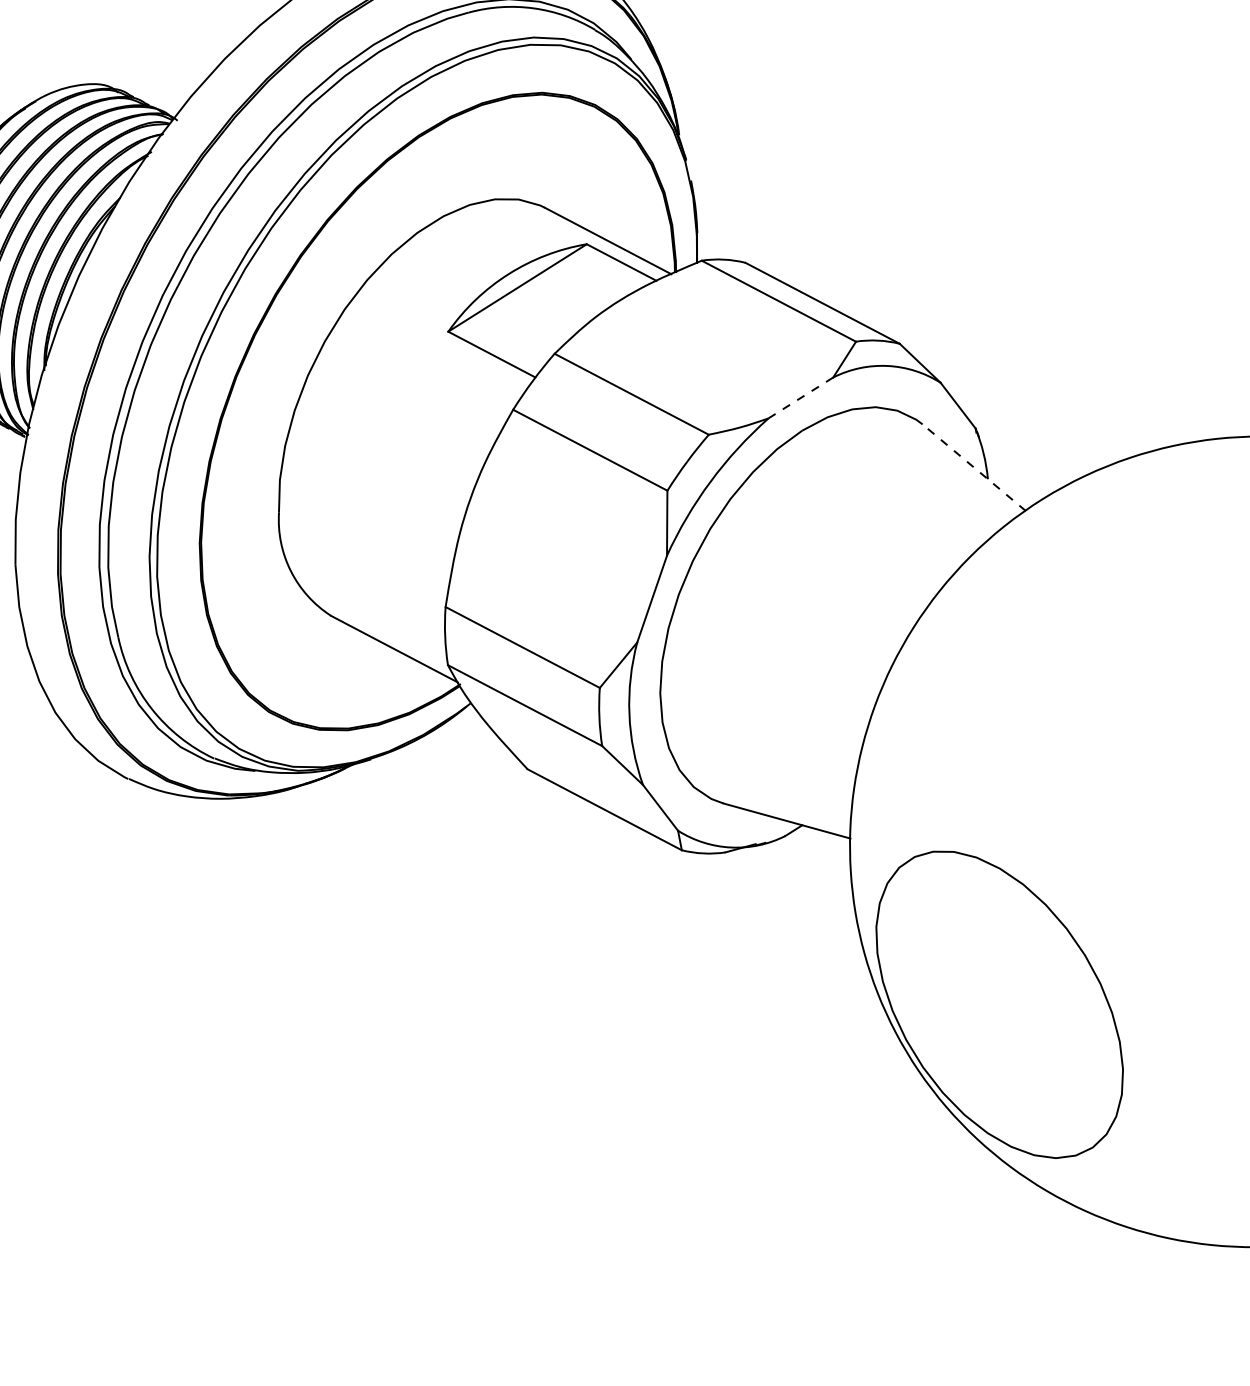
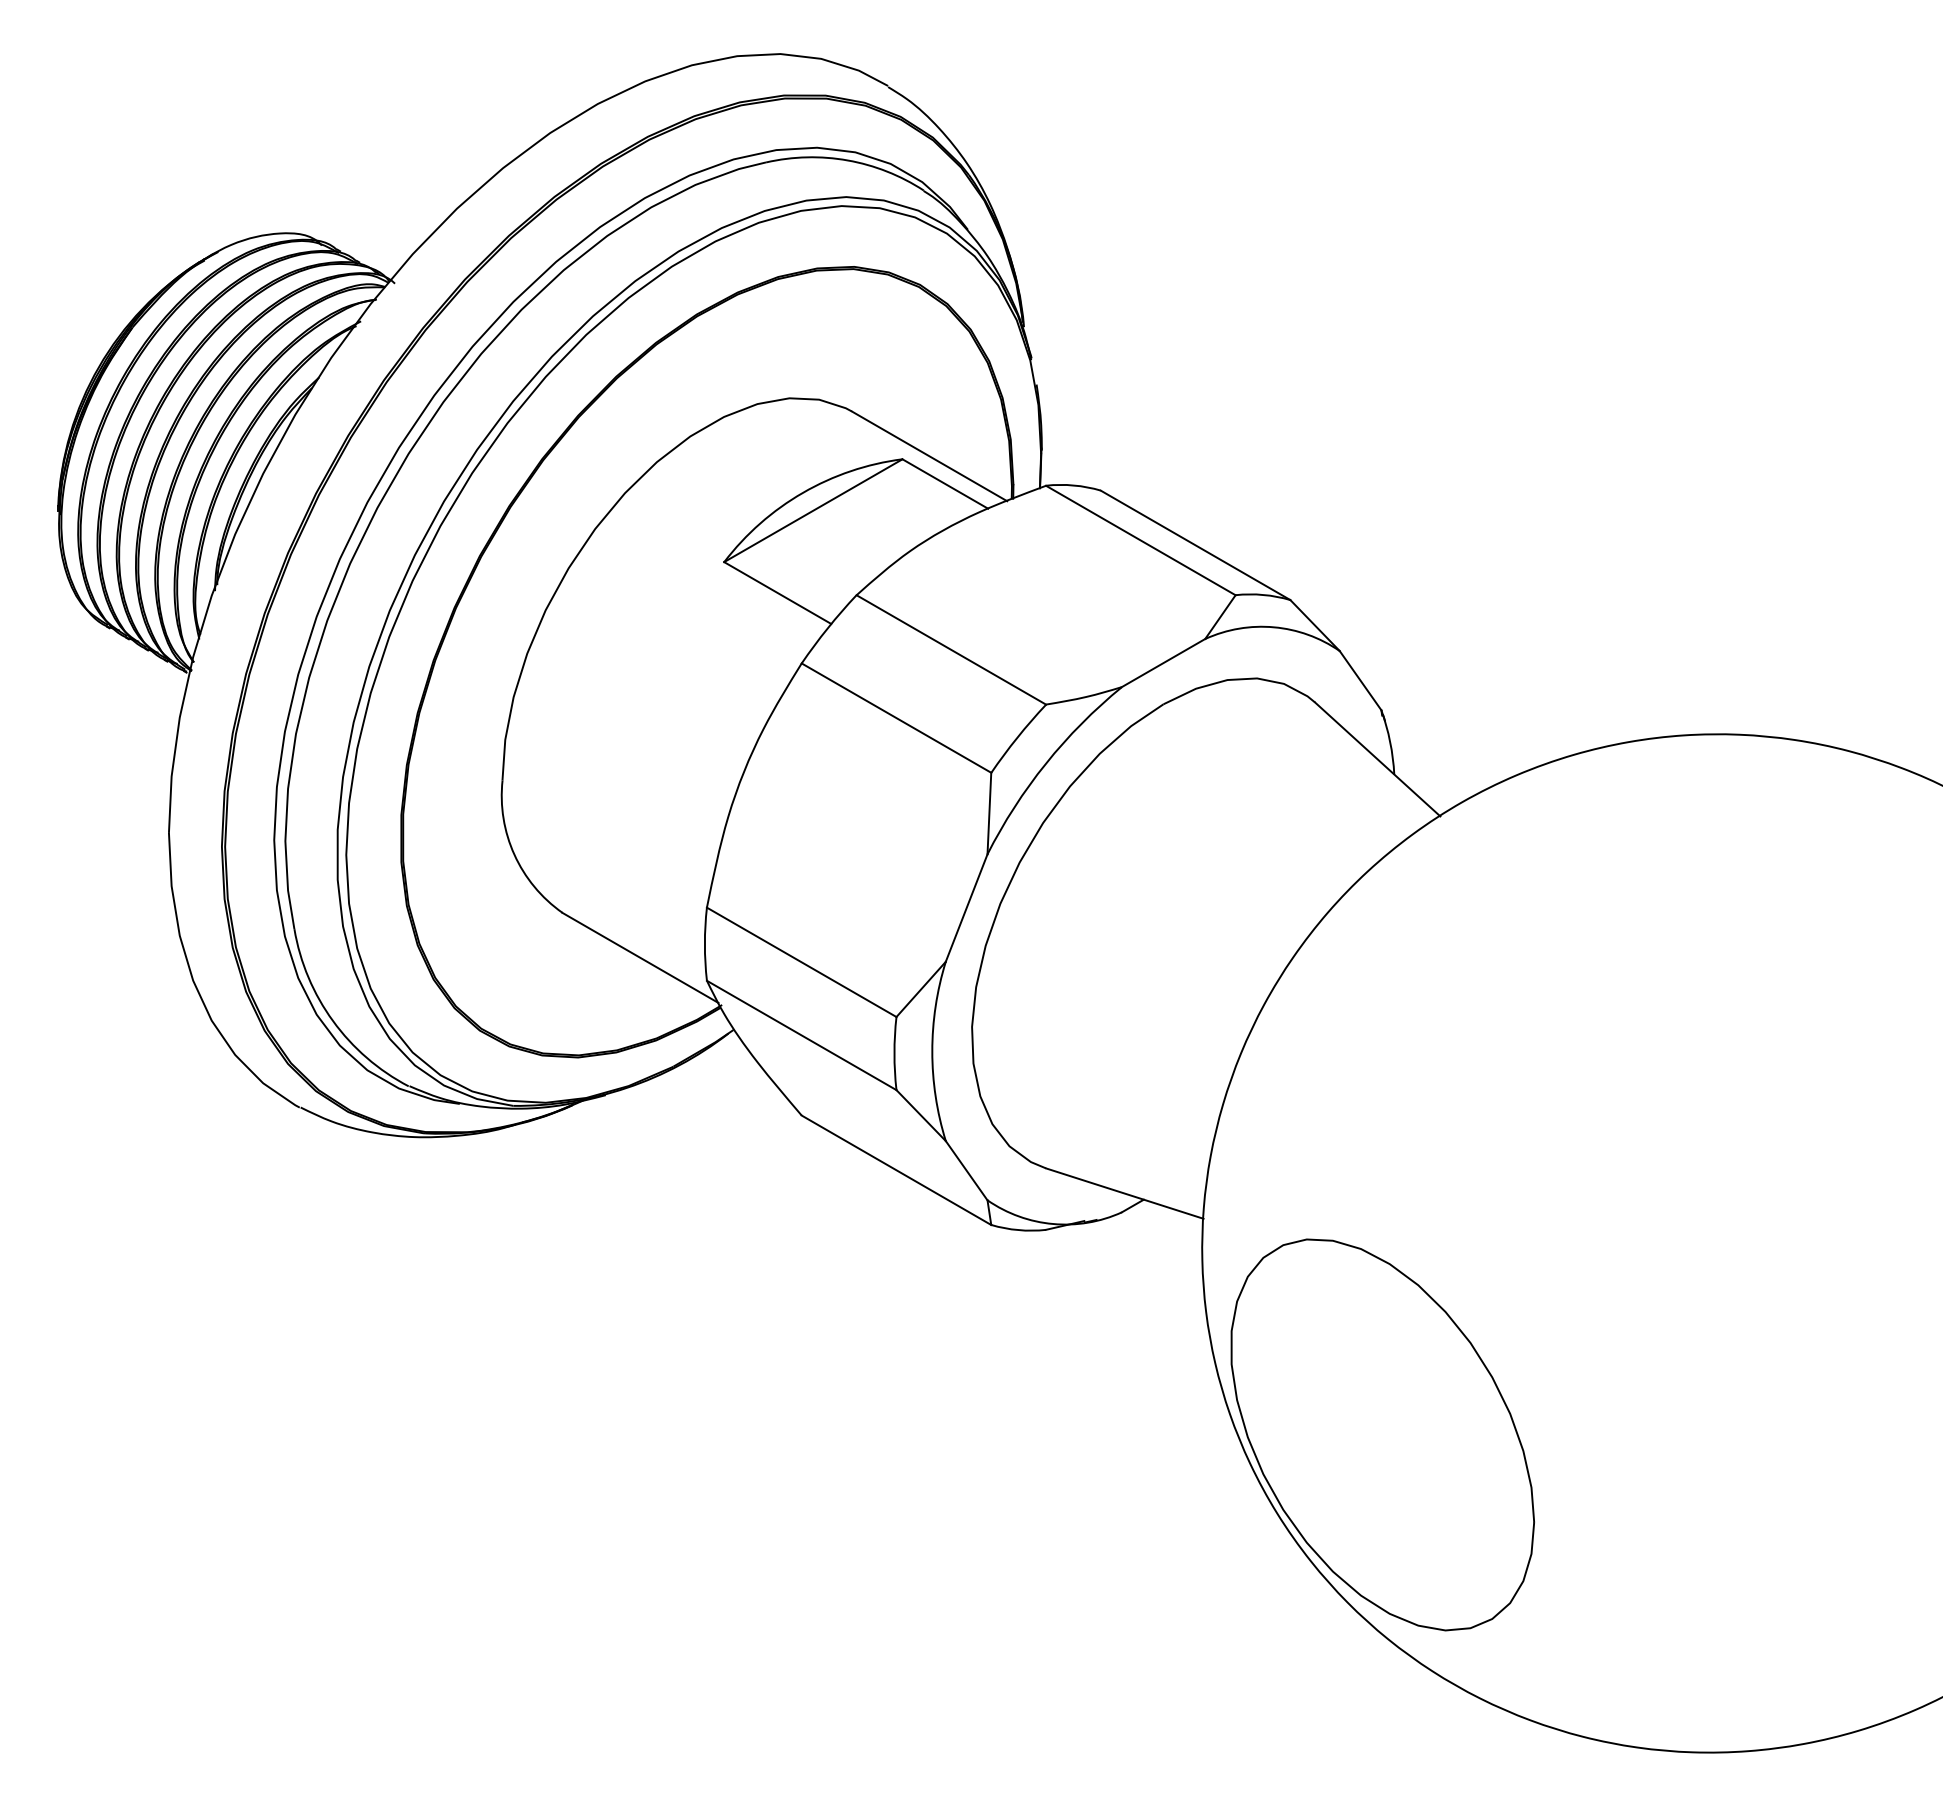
line: (800, 398) -> (1163, 663), dashed -> solid
line: (974, 467) -> (1377, 759), dashed -> solid

